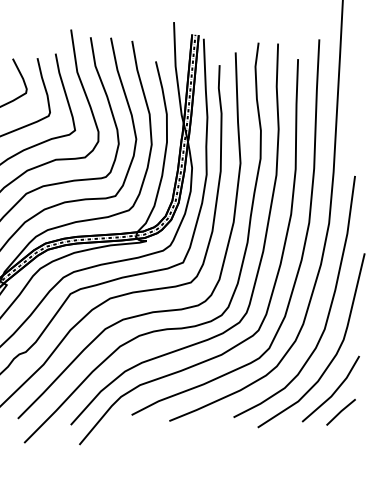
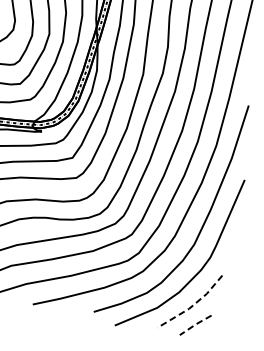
line: (335, 392) -> (193, 305), solid -> dashed
line: (340, 411) -> (195, 324), solid -> dashed

